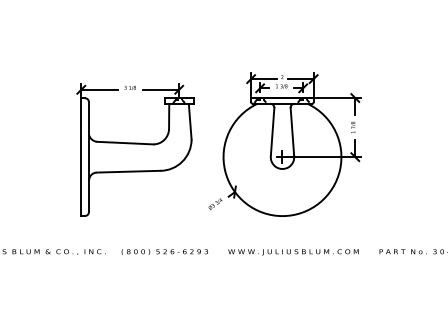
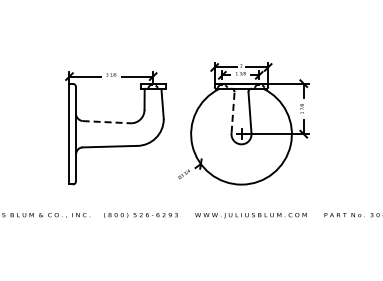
line: (273, 131) -> (233, 112), solid -> dashed
line: (125, 143) -> (107, 122), solid -> dashed

